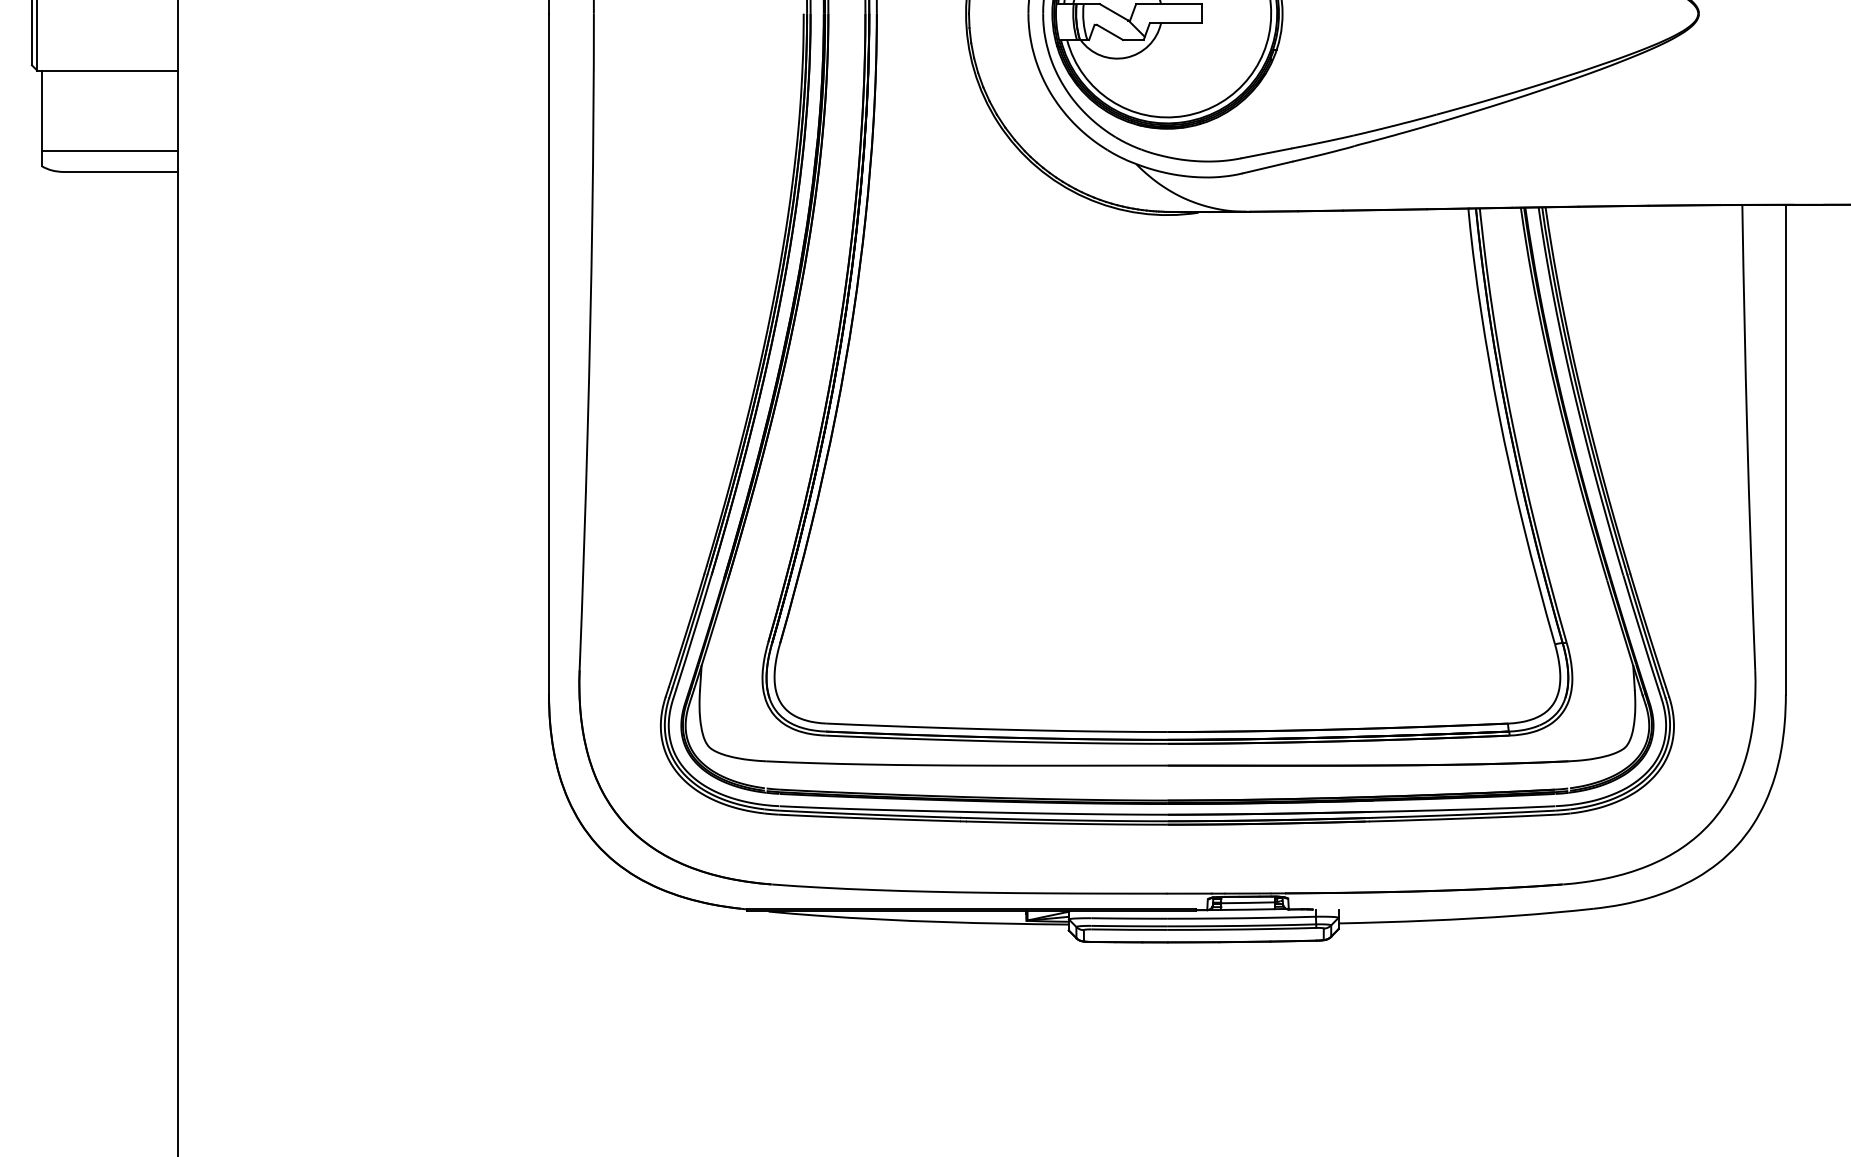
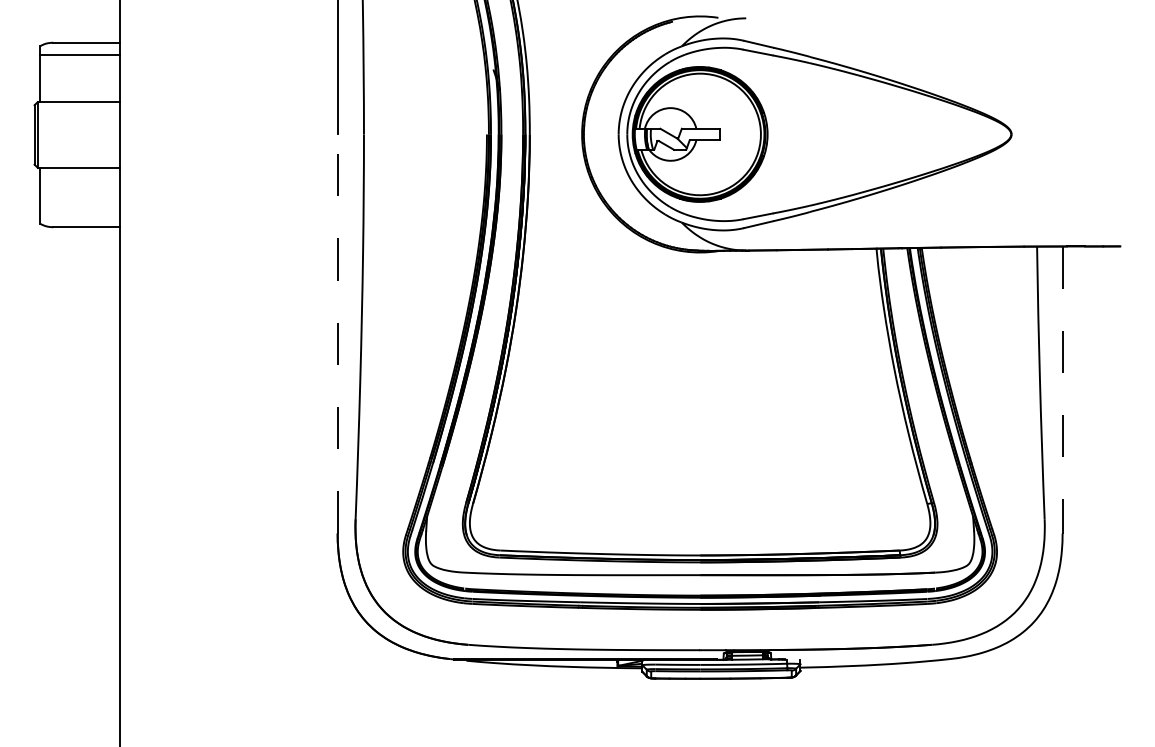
line: (110, 150) -> (80, 214), removed
line: (548, 353) -> (337, 333), solid -> dashed
line: (1785, 450) -> (1062, 390), solid -> dashed

